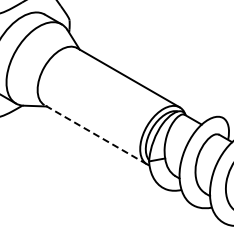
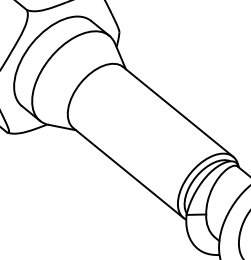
line: (95, 134) -> (128, 172), dashed -> solid

